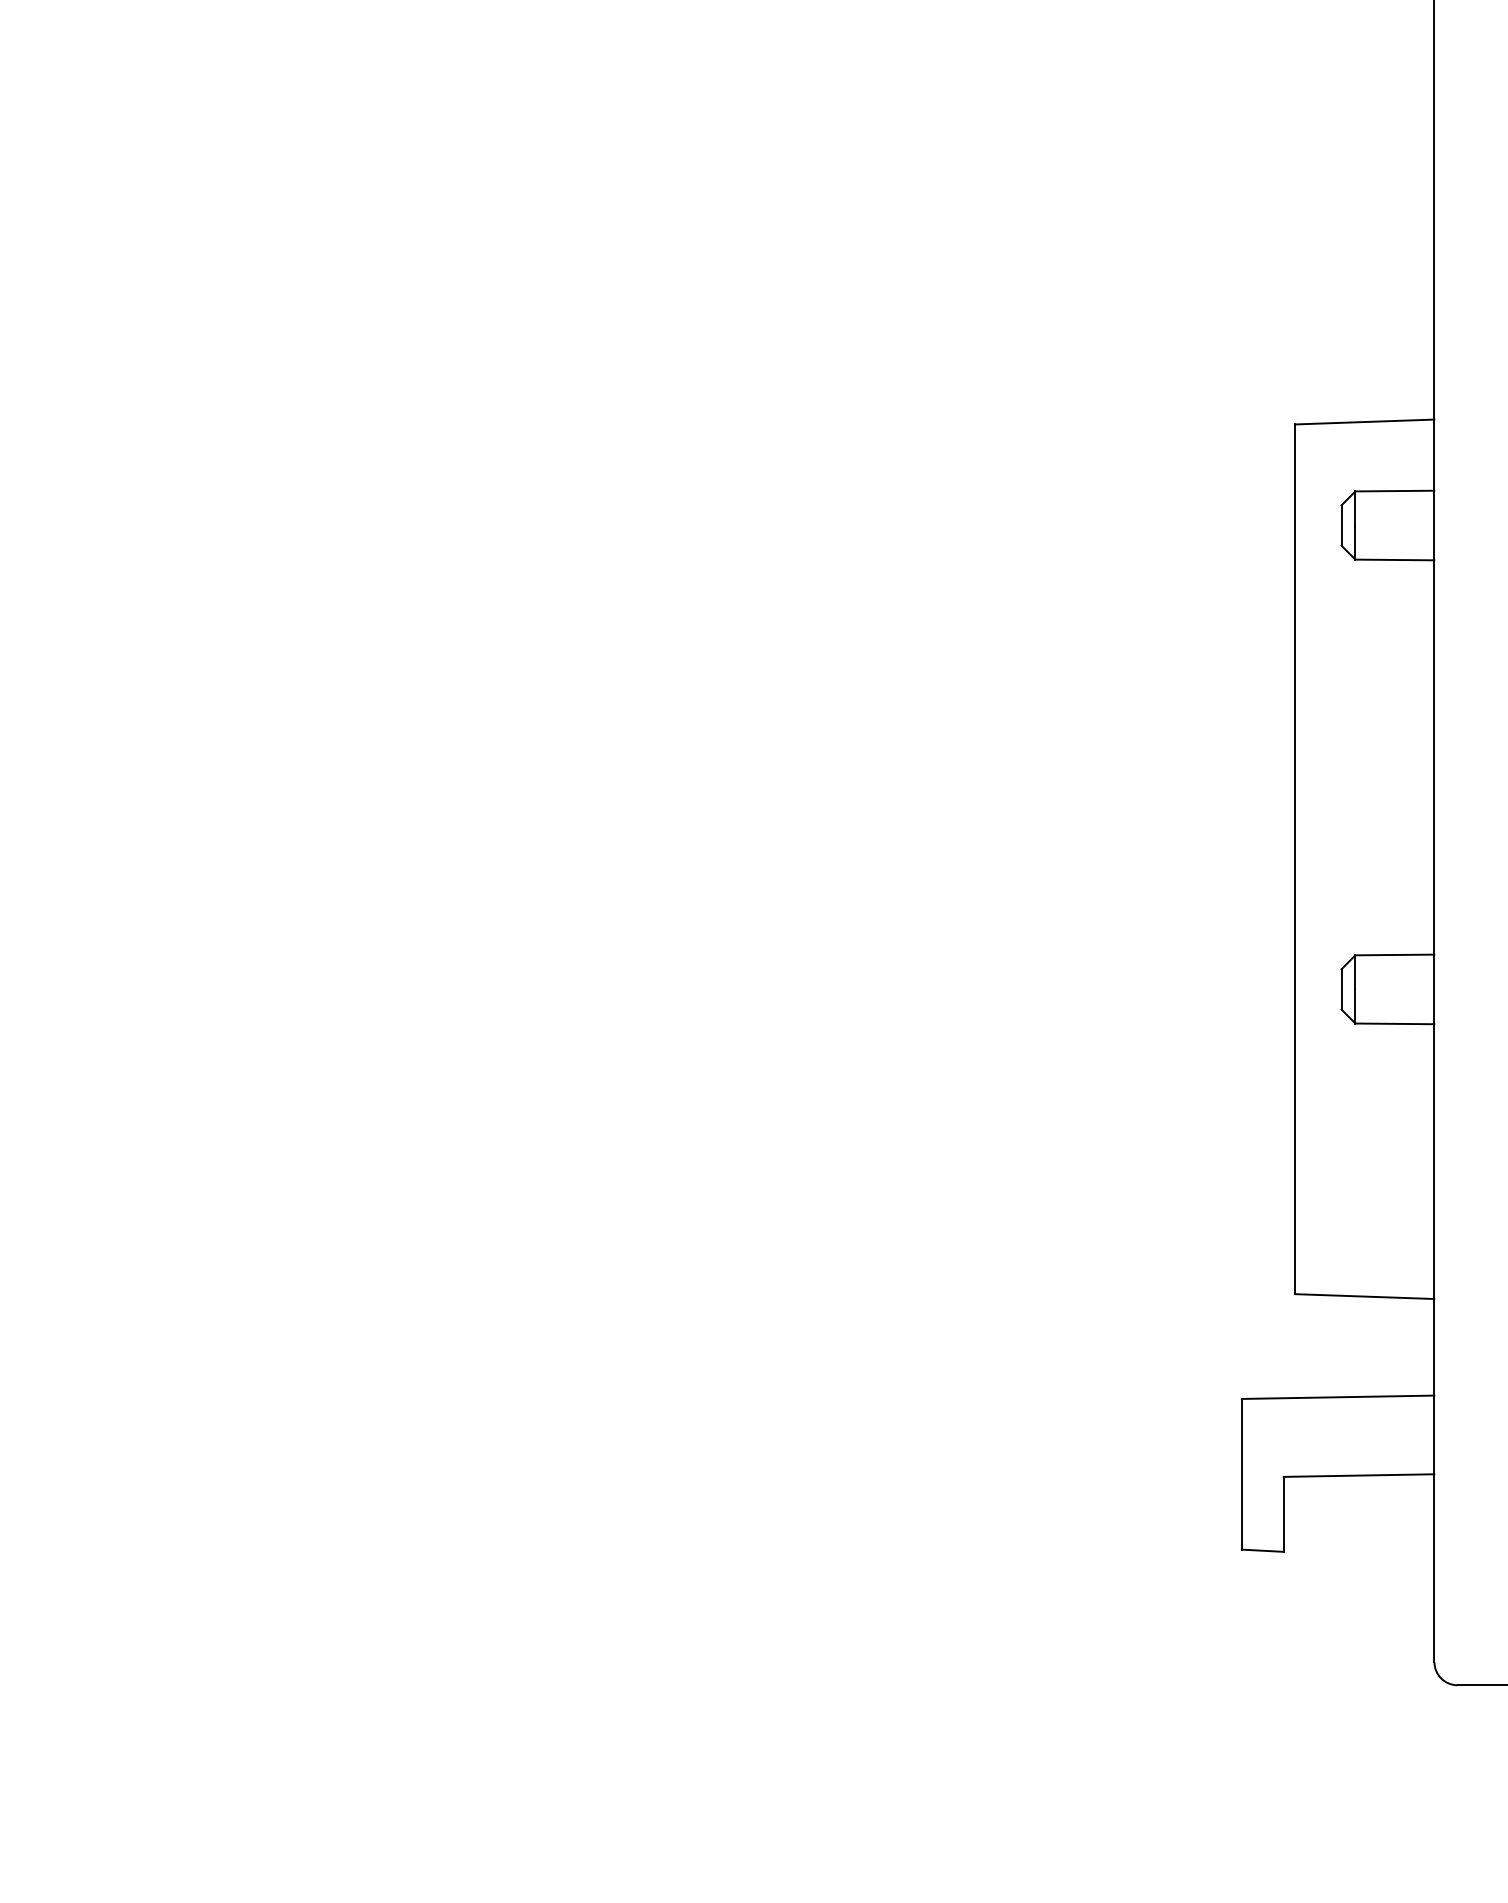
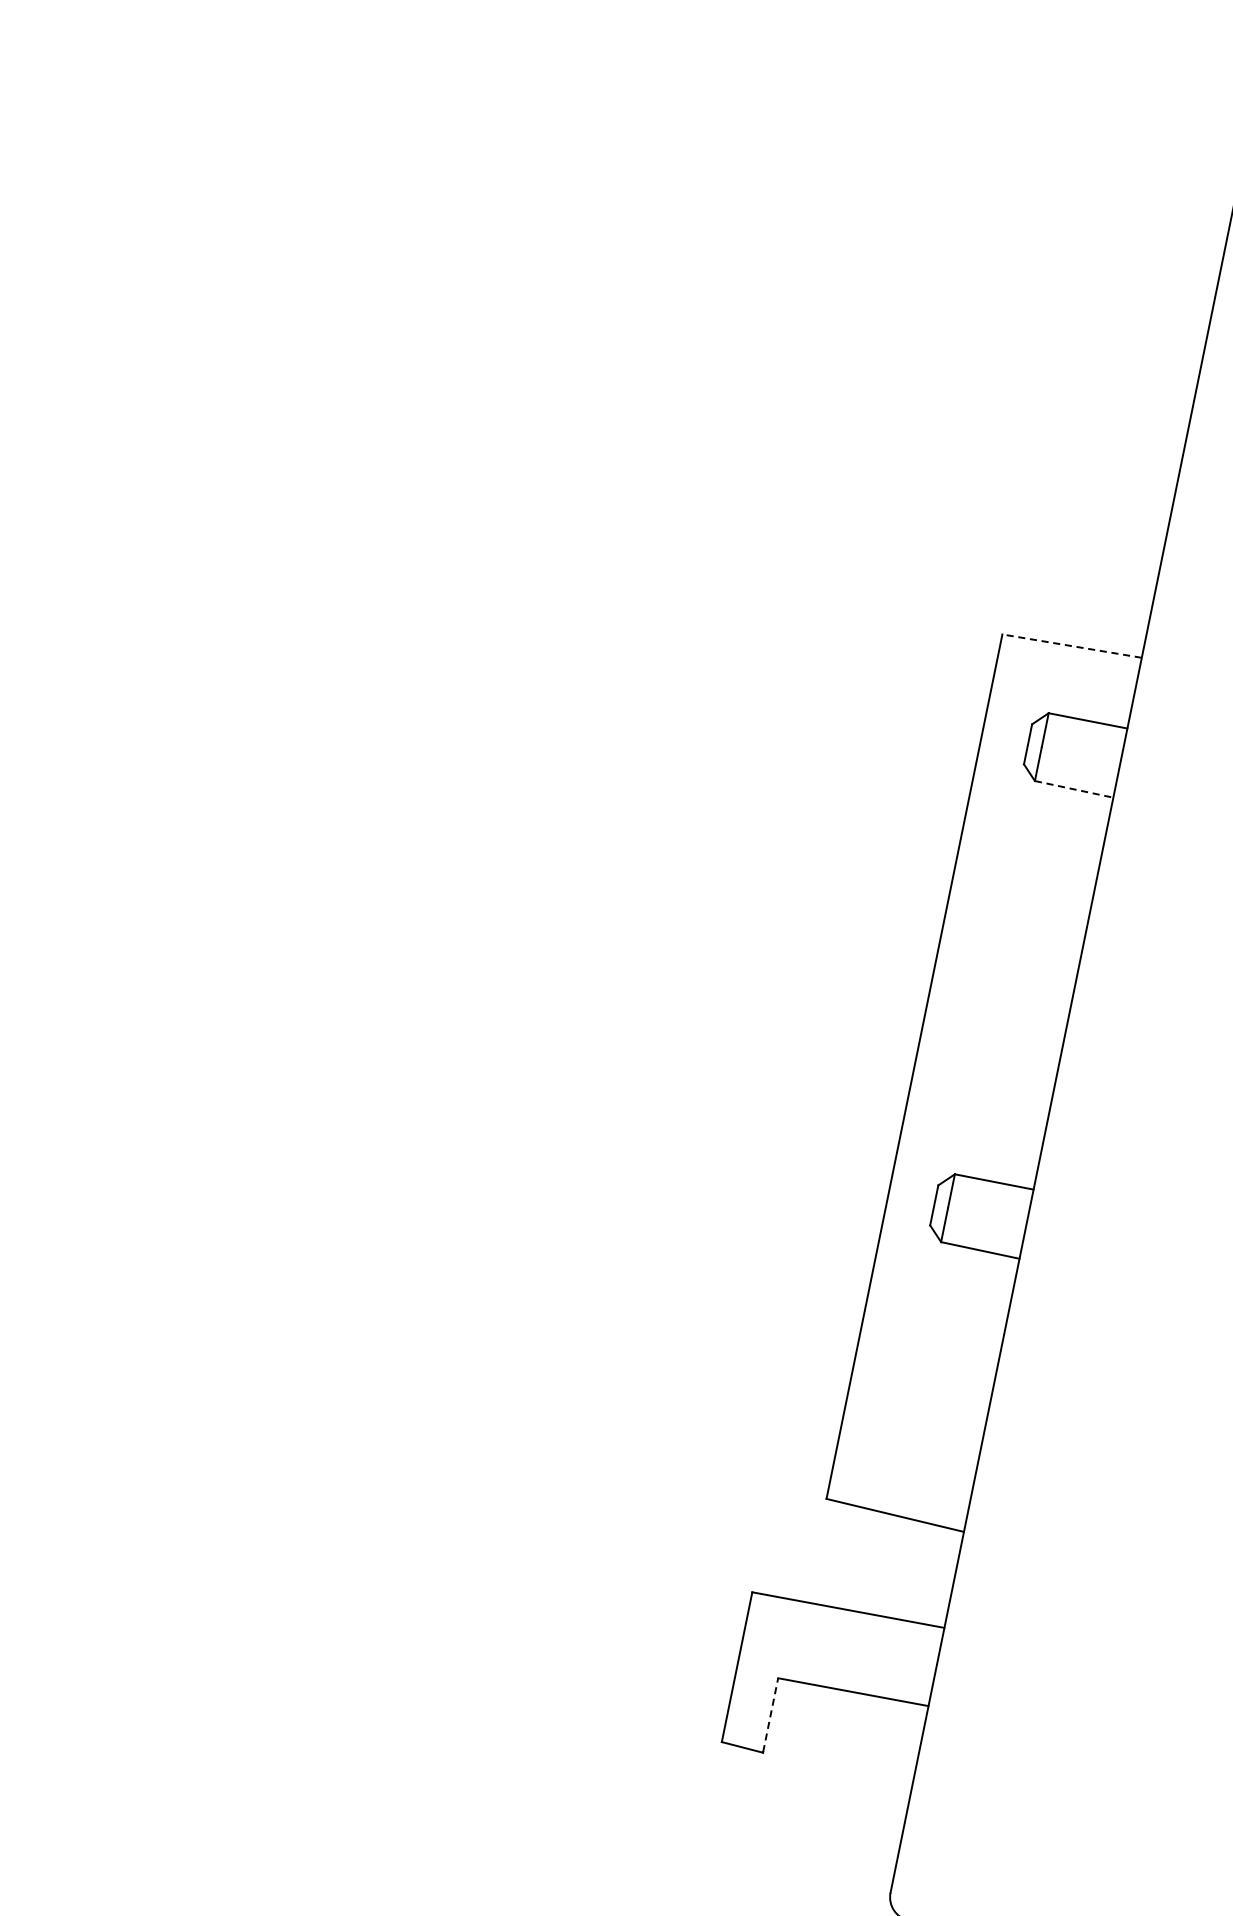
line: (1364, 422) -> (1071, 646), solid -> dashed
line: (1395, 559) -> (1074, 789), solid -> dashed
line: (1283, 1513) -> (770, 1714), solid -> dashed

